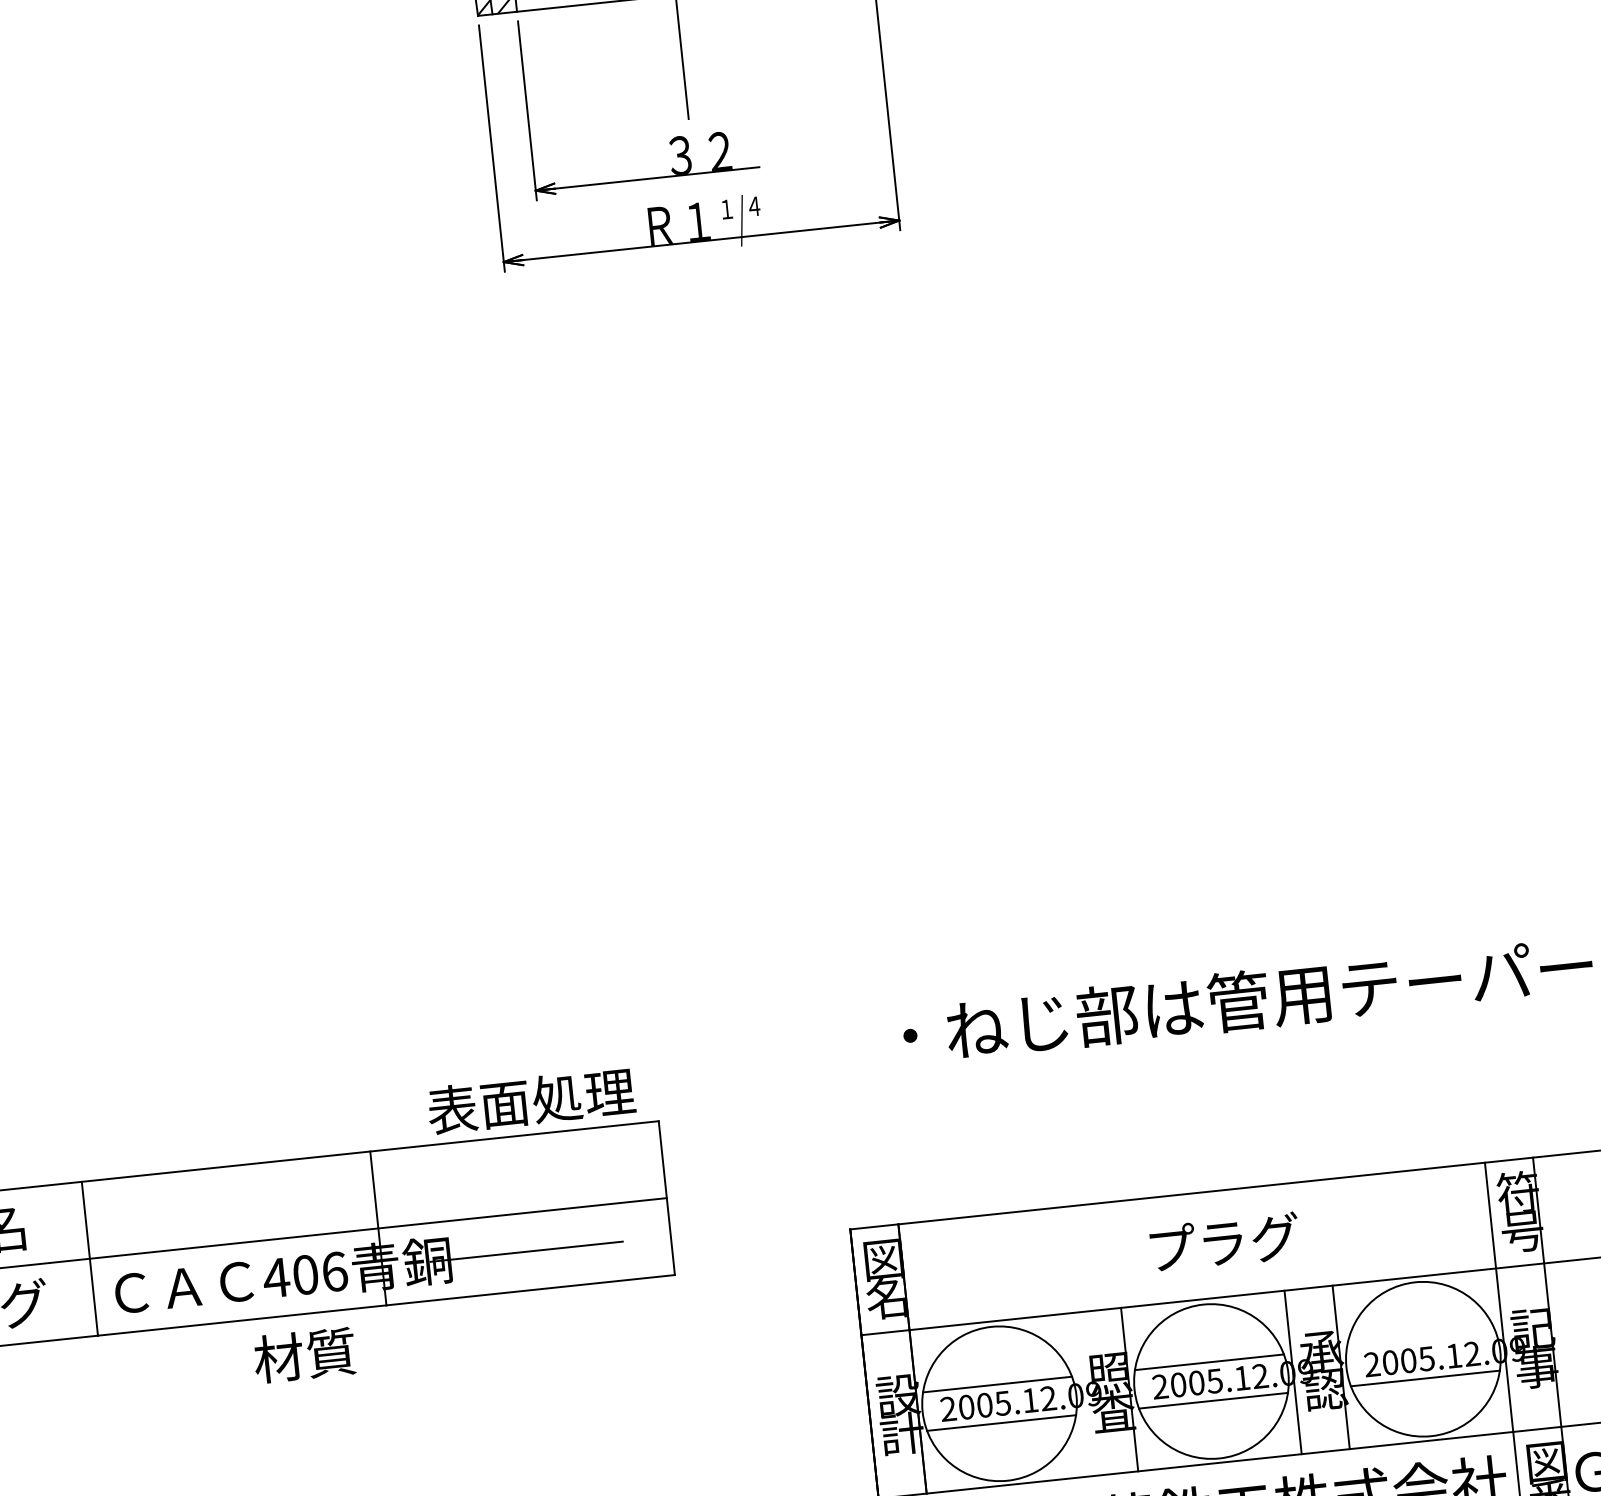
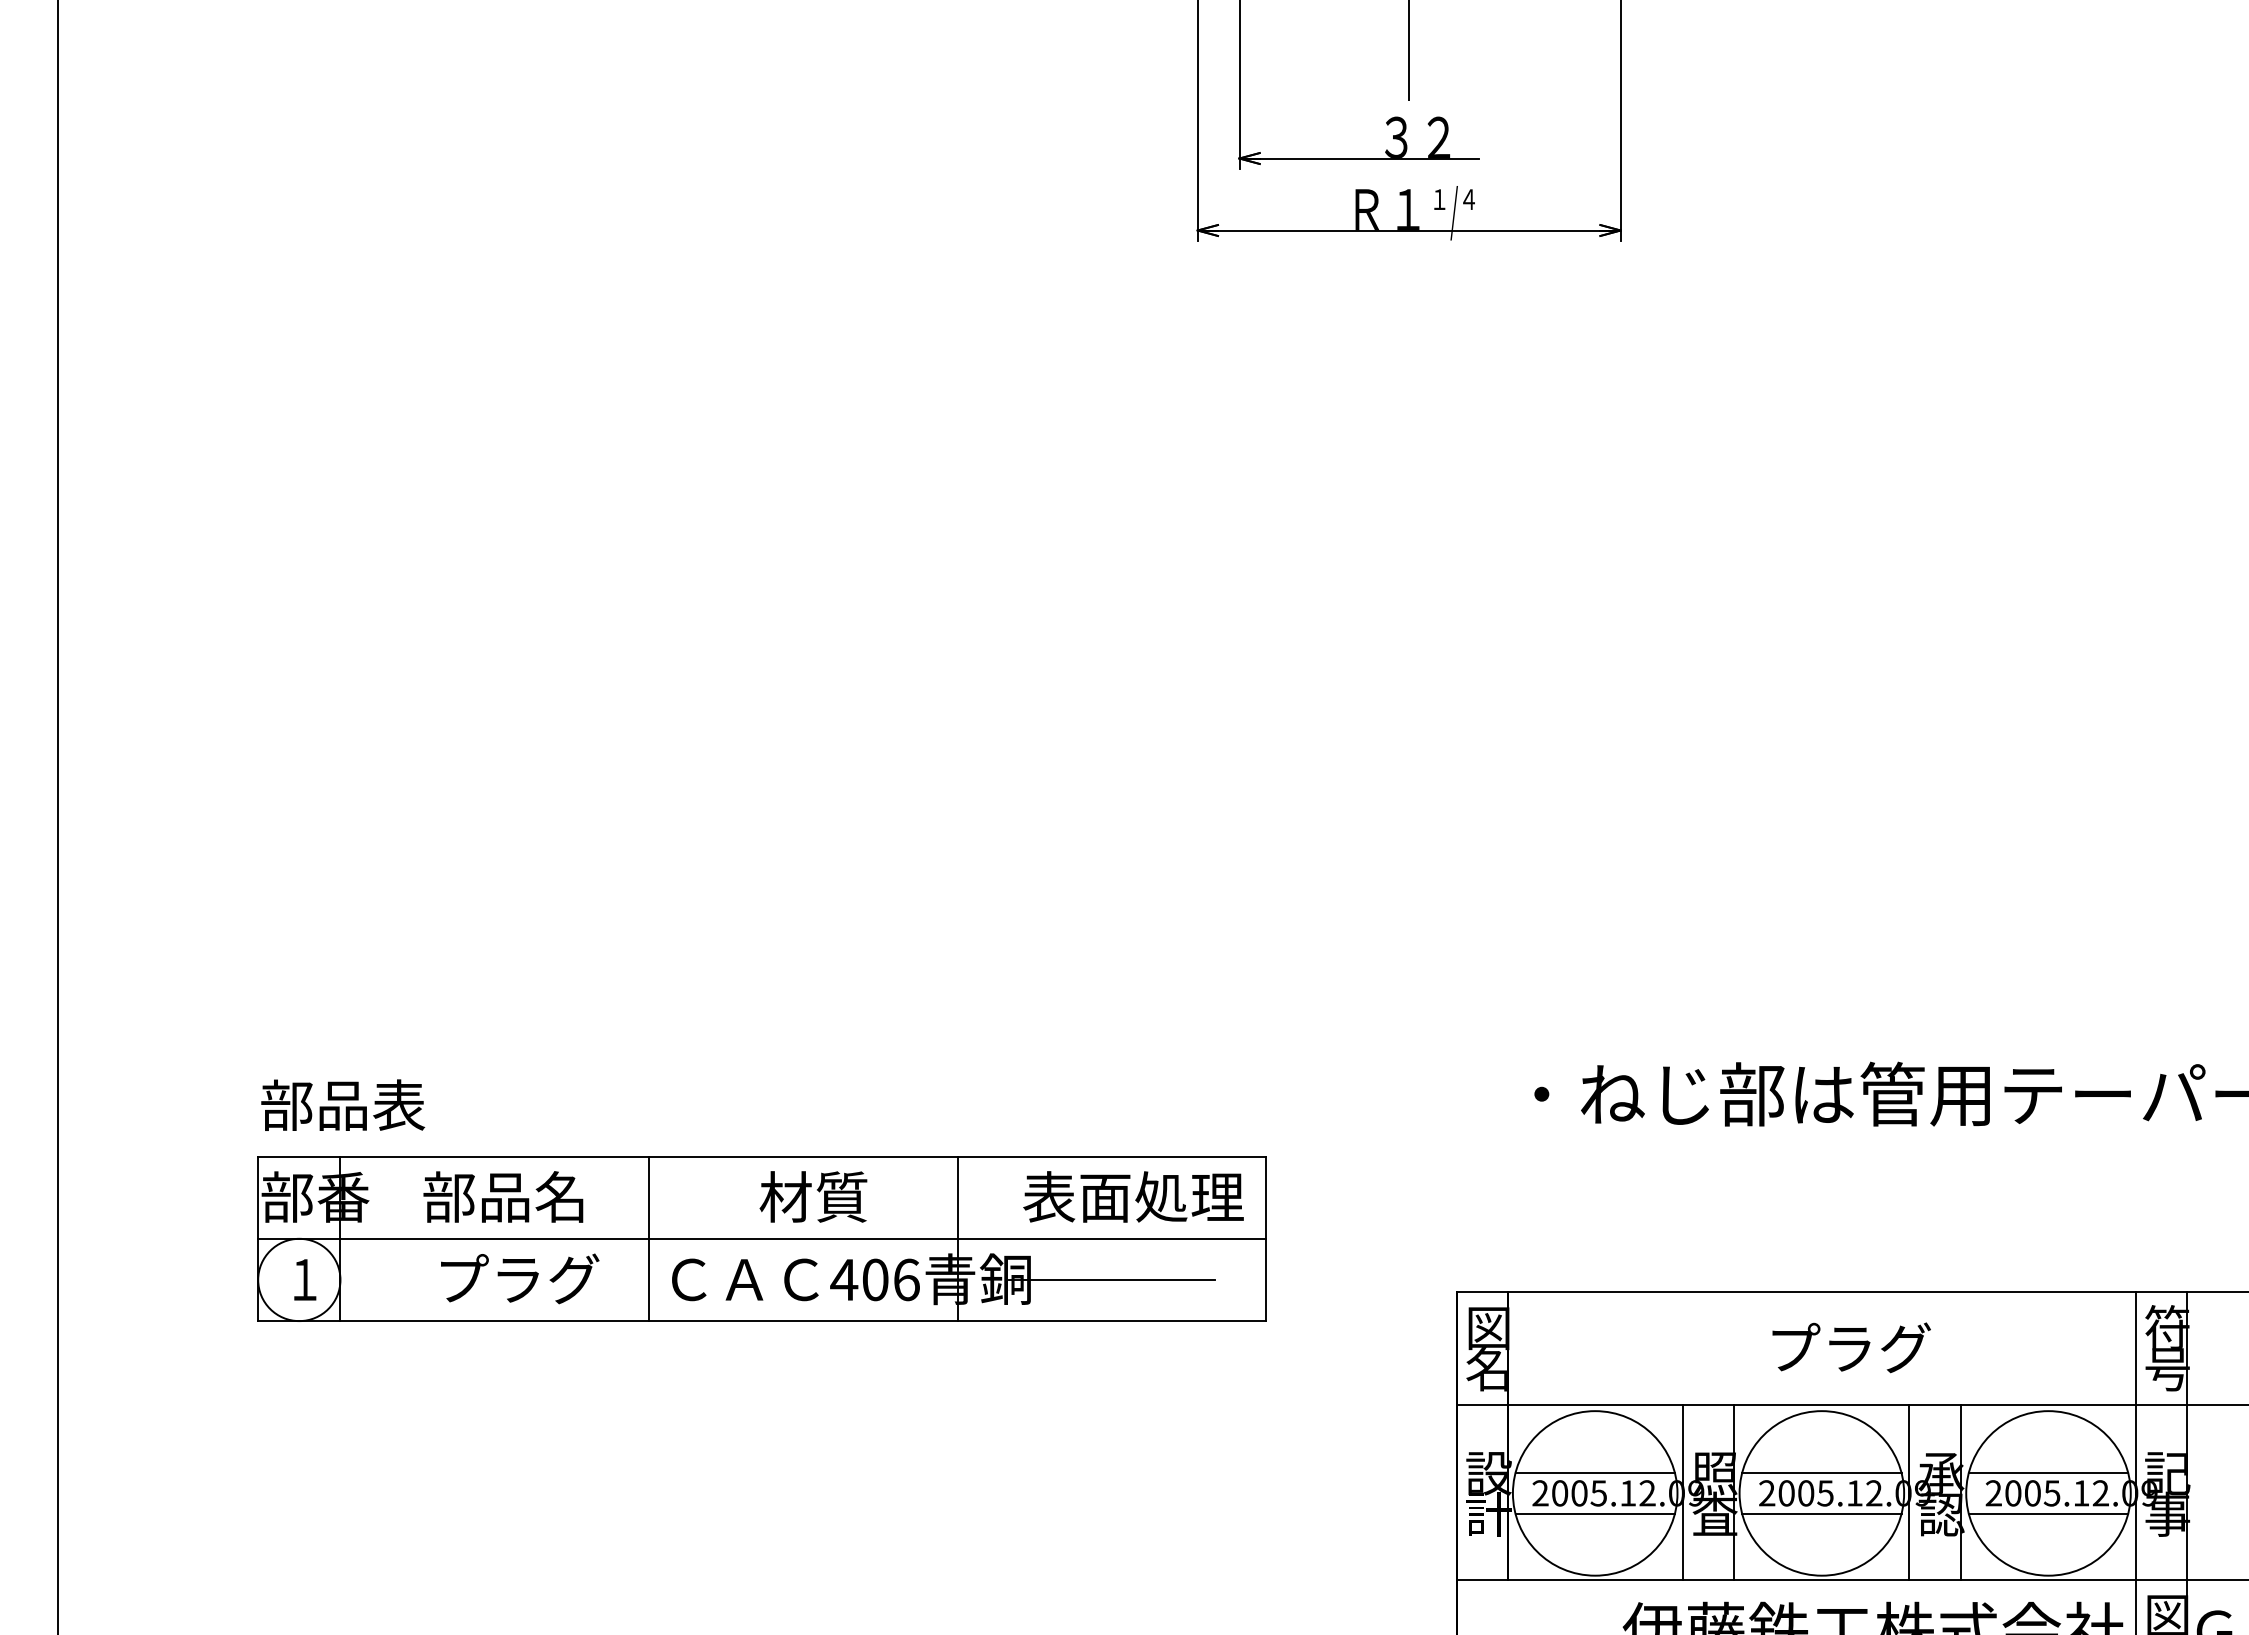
text: (531, 1100) -> (1133, 1196), moved
line: (1421, 1339) -> (2048, 1472), added
text: (304, 1354) -> (813, 1196), moved
line: (1081, 1394) -> (1682, 1492), added

